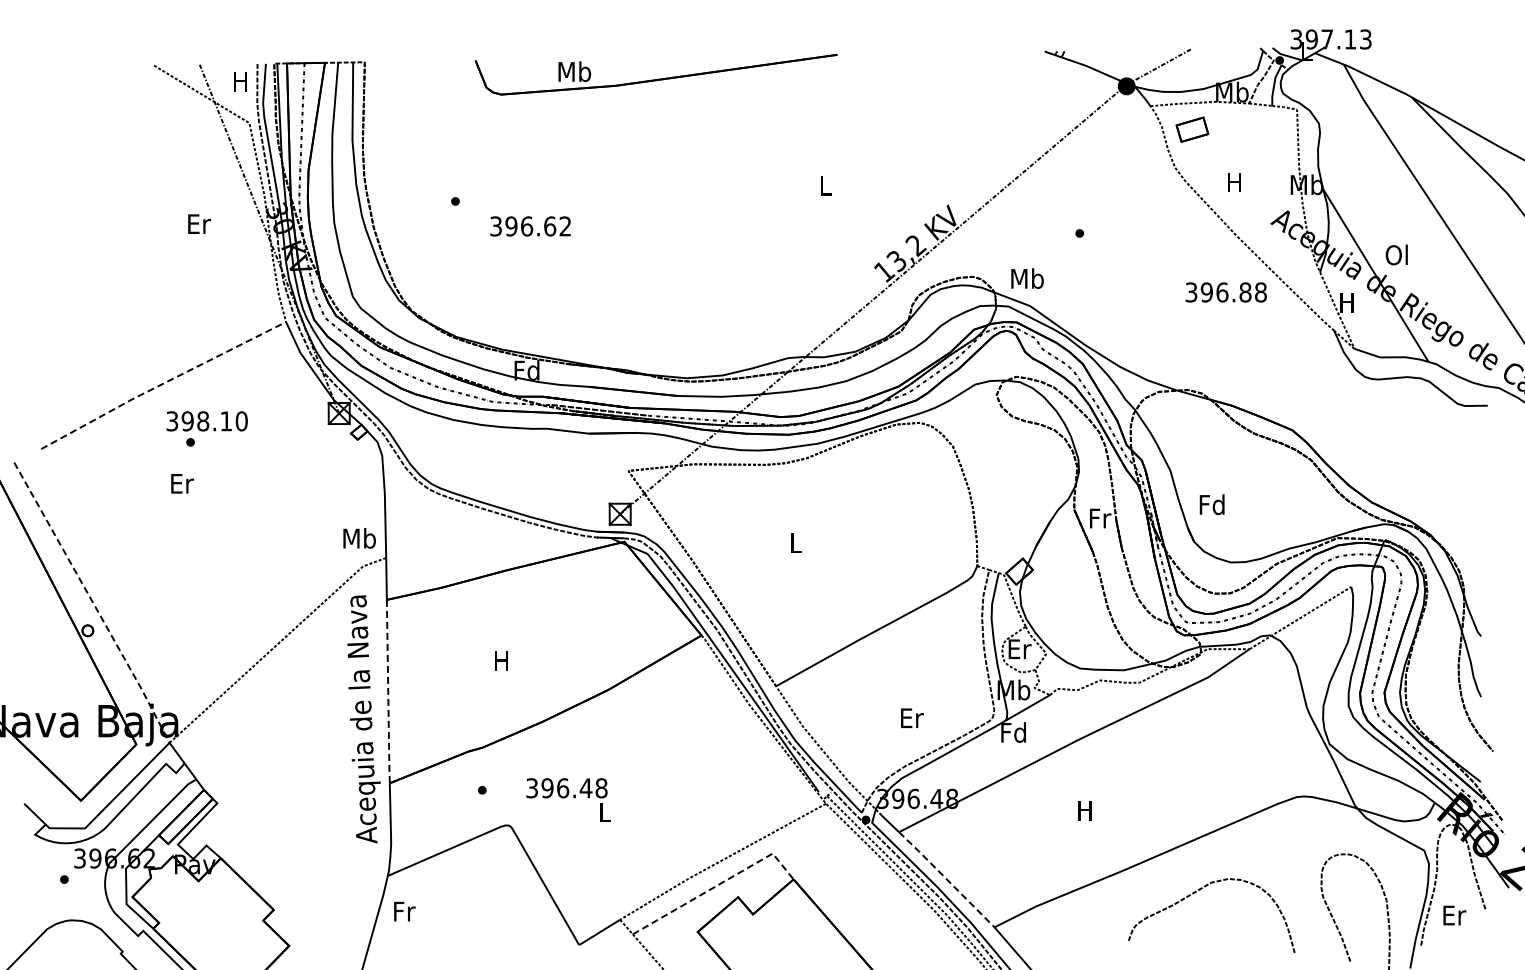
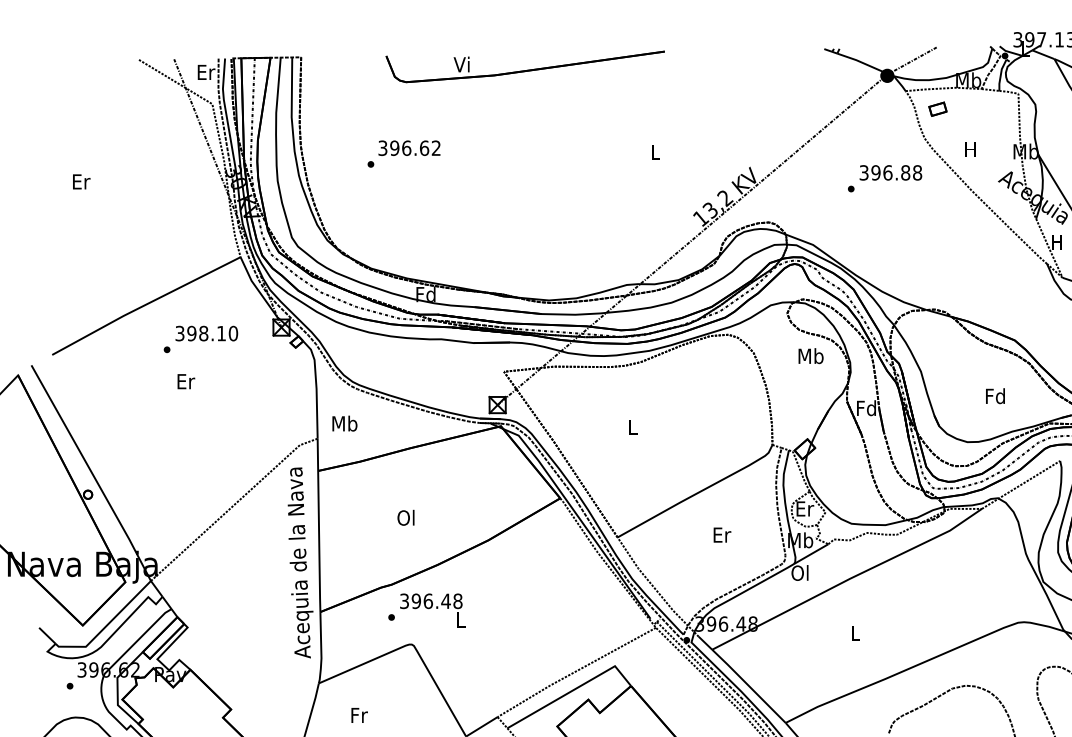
text: (574, 71) -> (462, 64), Mb -> Vi
text: (241, 81) -> (206, 72), H -> Er
part: (1192, 129) -> (938, 109), size x0.71
text: (199, 223) -> (81, 181), moved
text: (530, 226) -> (409, 148), moved
text: (1027, 278) -> (811, 356), moved
text: (1225, 292) -> (890, 172), moved
line: (162, 384) -> (145, 305), dashed -> solid
text: (206, 421) -> (206, 333), moved
text: (182, 483) -> (186, 381), moved
text: (1211, 504) -> (994, 396), moved
text: (1099, 517) -> (866, 407), Fr -> Fd
text: (359, 538) -> (344, 423), moved
line: (93, 602) -> (92, 472), dashed -> solid
text: (501, 660) -> (406, 517), H -> Ol
line: (388, 692) -> (319, 542), dashed -> solid
text: (912, 717) -> (722, 534), moved
text: (1013, 732) -> (800, 573), Fd -> Ol
text: (568, 799) -> (432, 609), moved
text: (1084, 810) -> (854, 633), H -> L
line: (946, 879) -> (748, 686), dashed -> solid
line: (718, 885) -> (573, 690), dashed -> solid
text: (404, 911) -> (359, 715), moved

